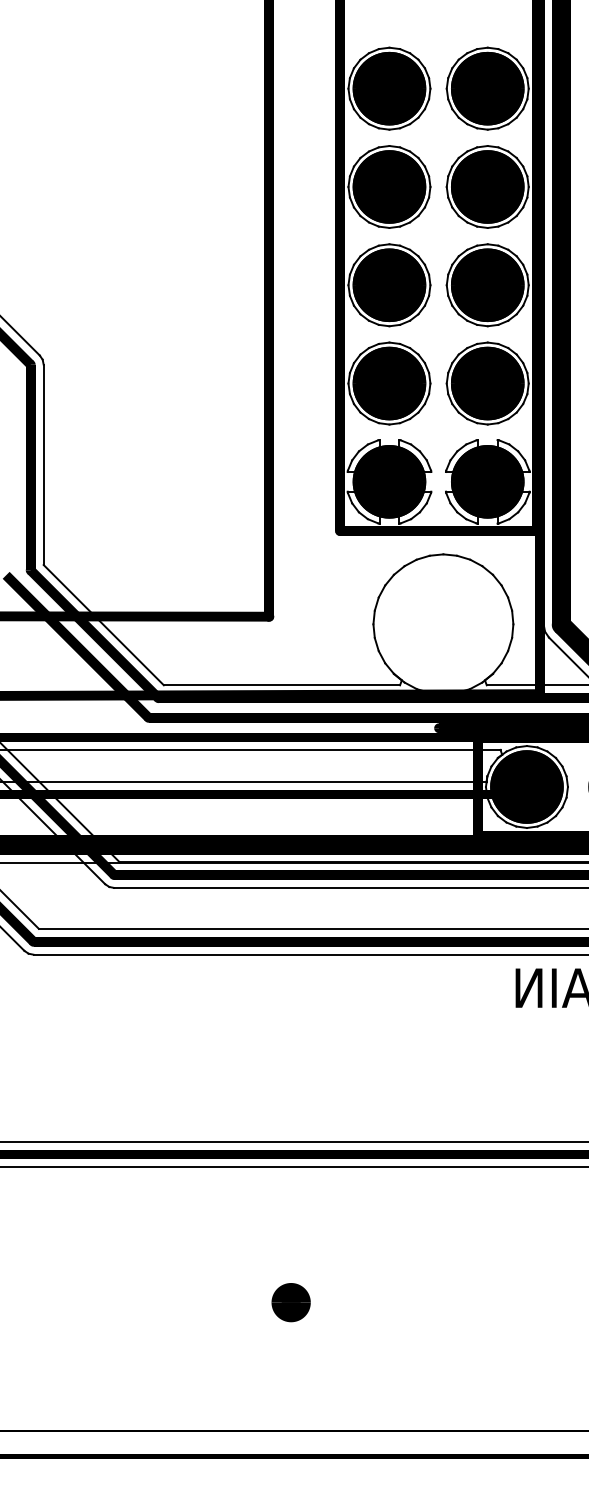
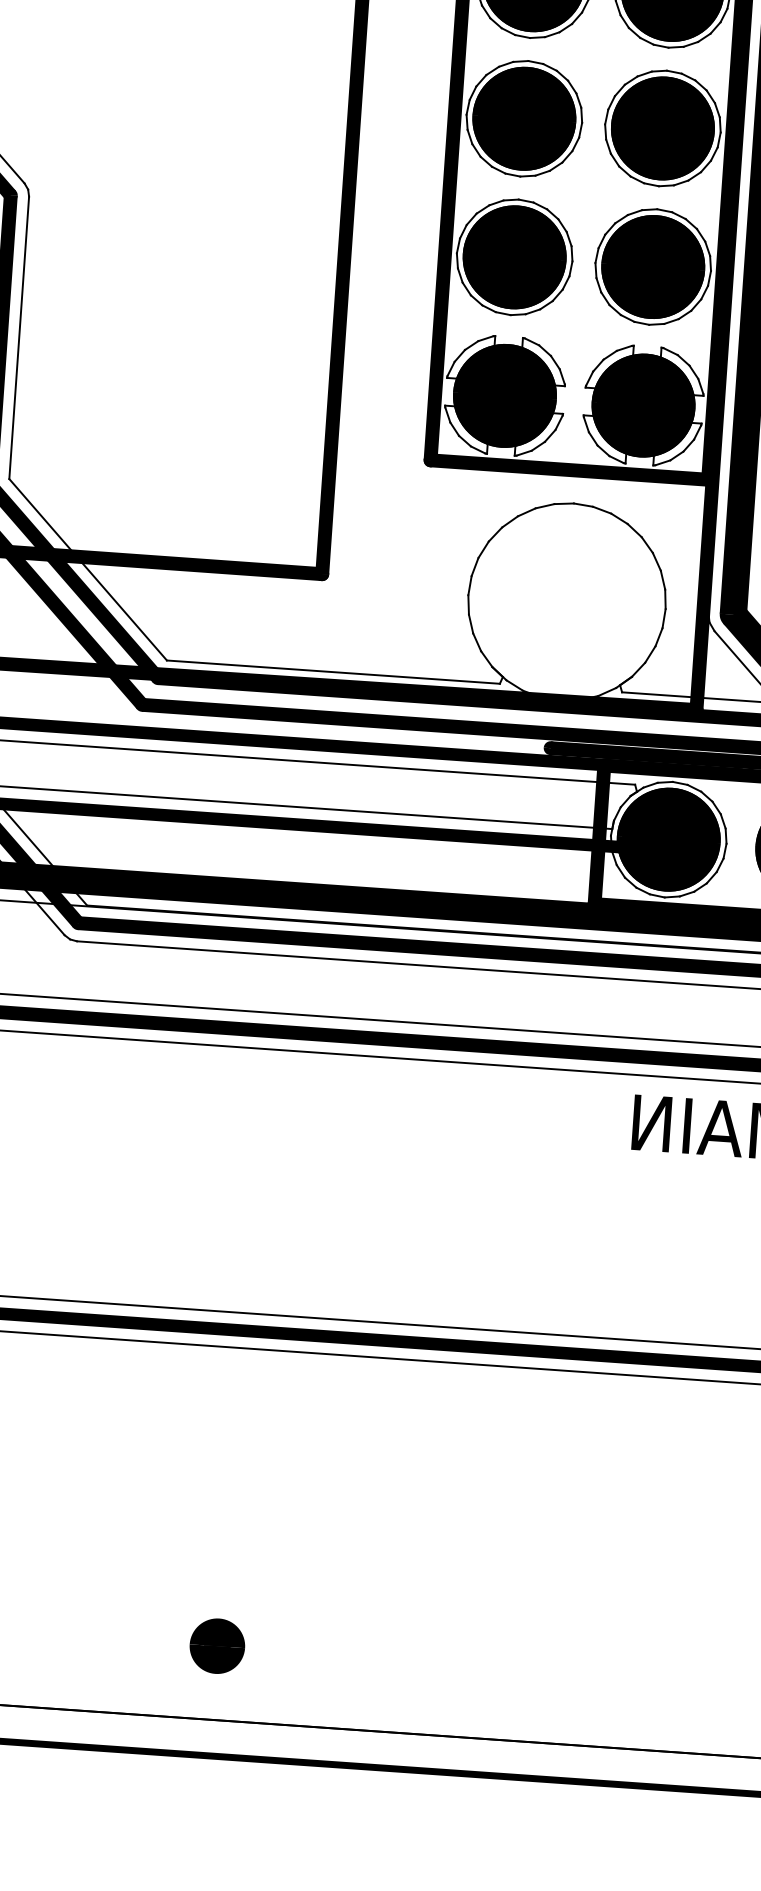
part: (290, 1302) -> (216, 1645), moved

